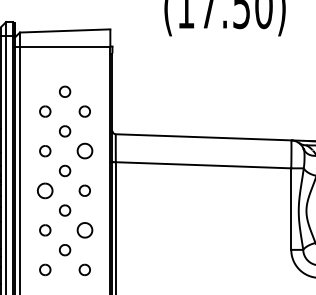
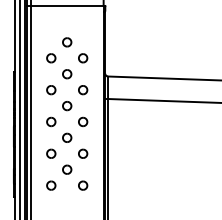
part: (84, 151) -> (82, 90), size x0.71
part: (45, 190) -> (51, 121), size x0.71
part: (84, 230) -> (82, 153), size x0.71

